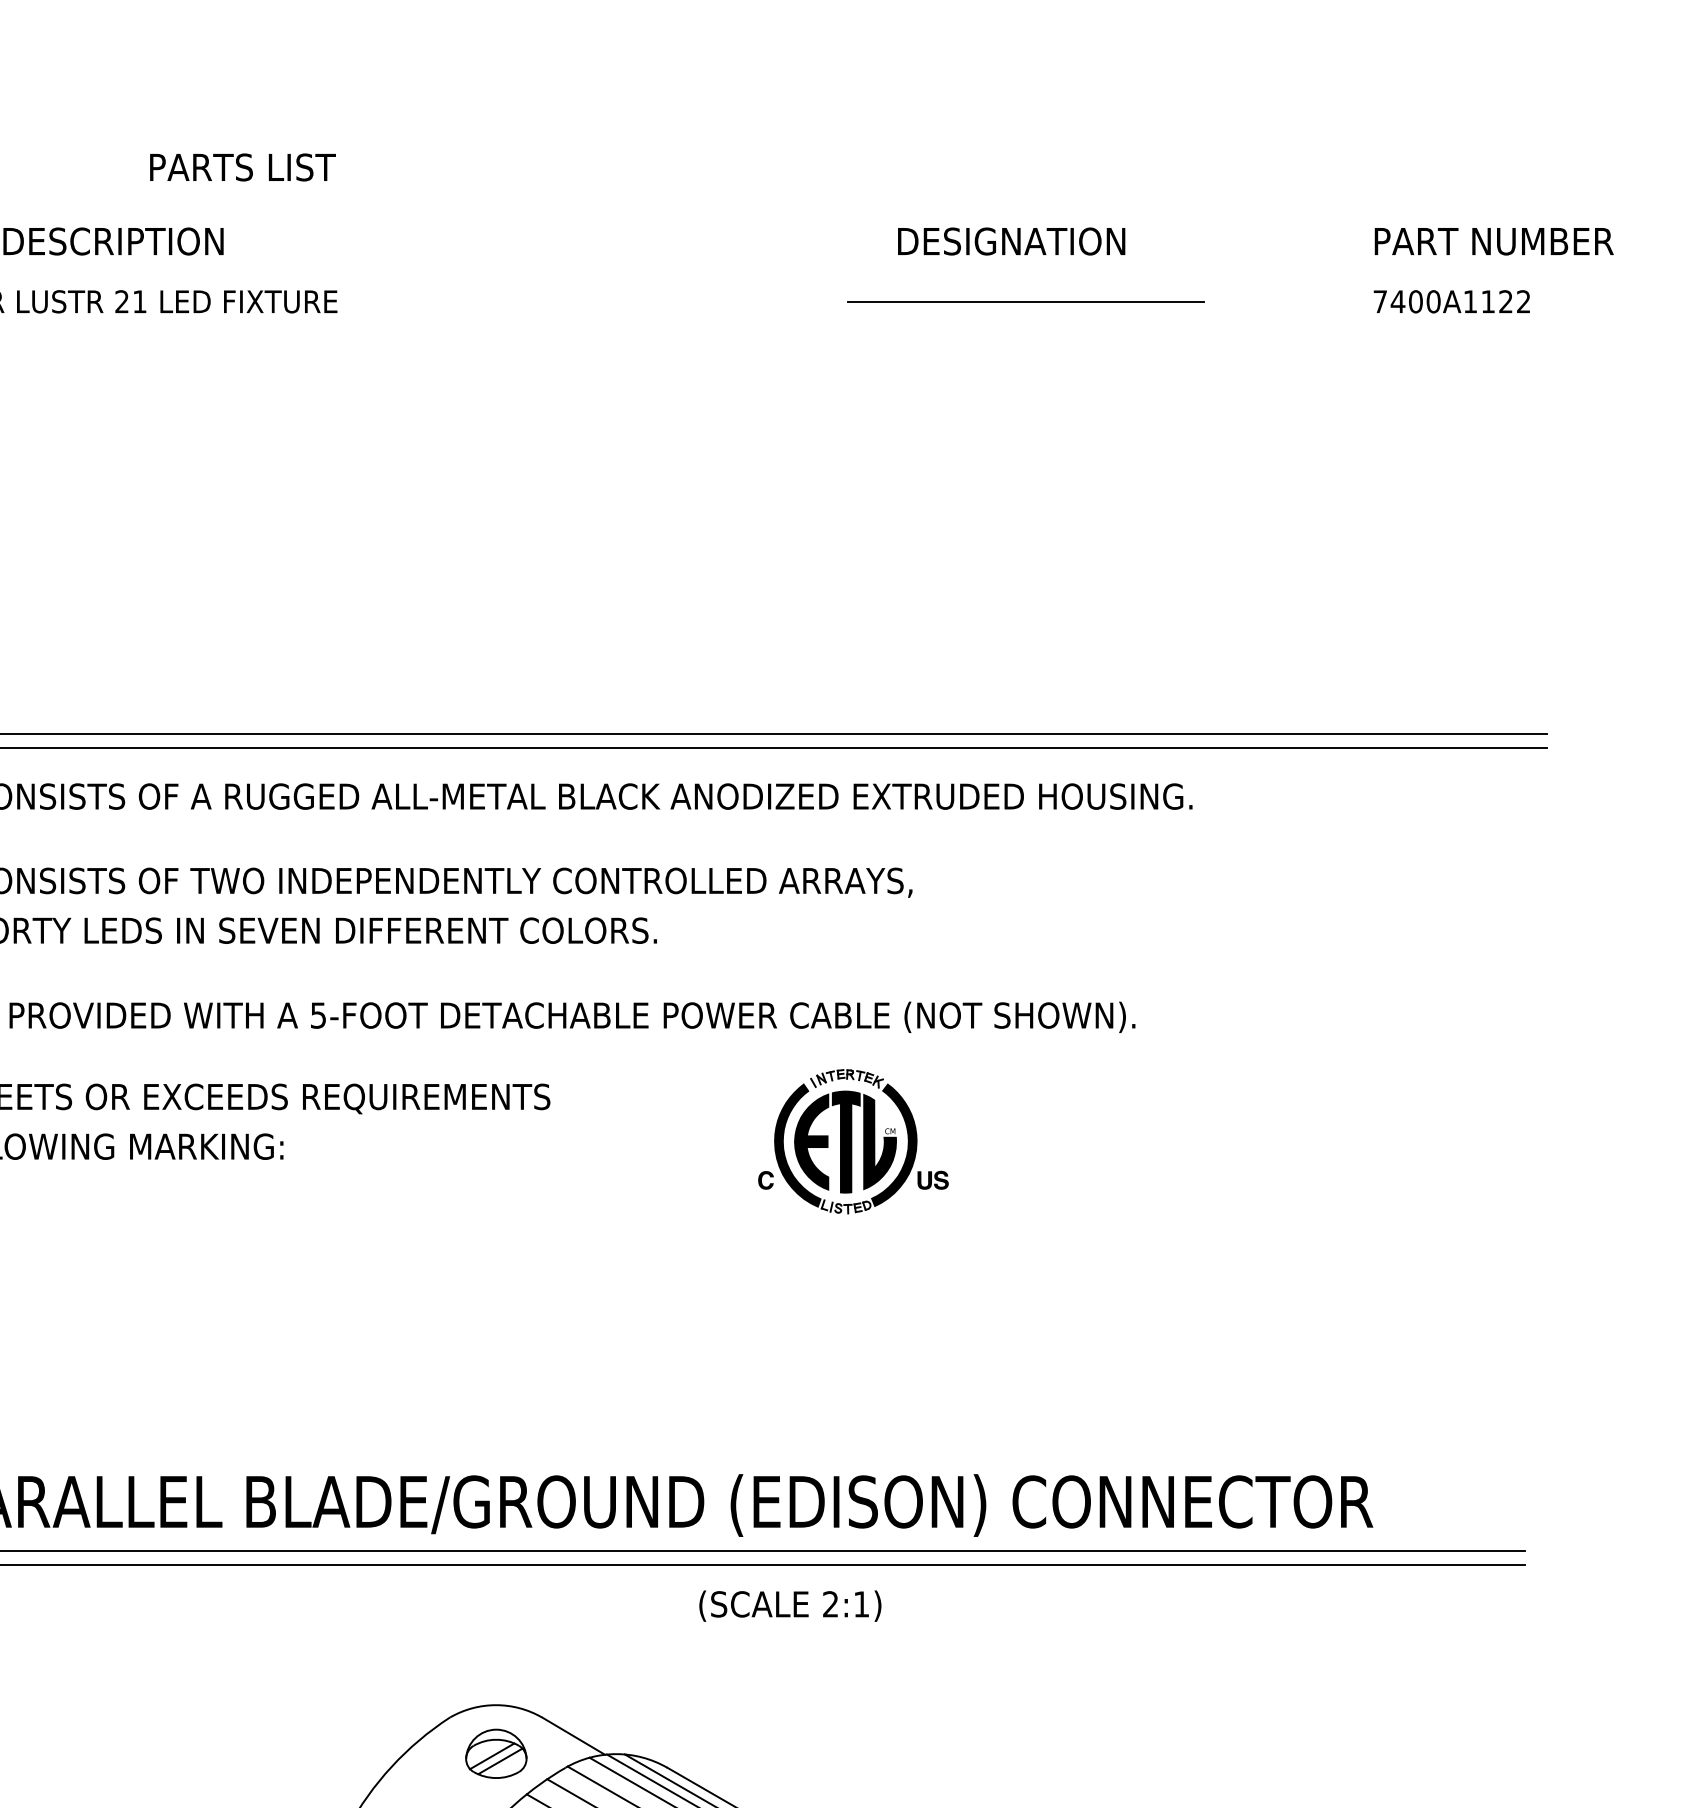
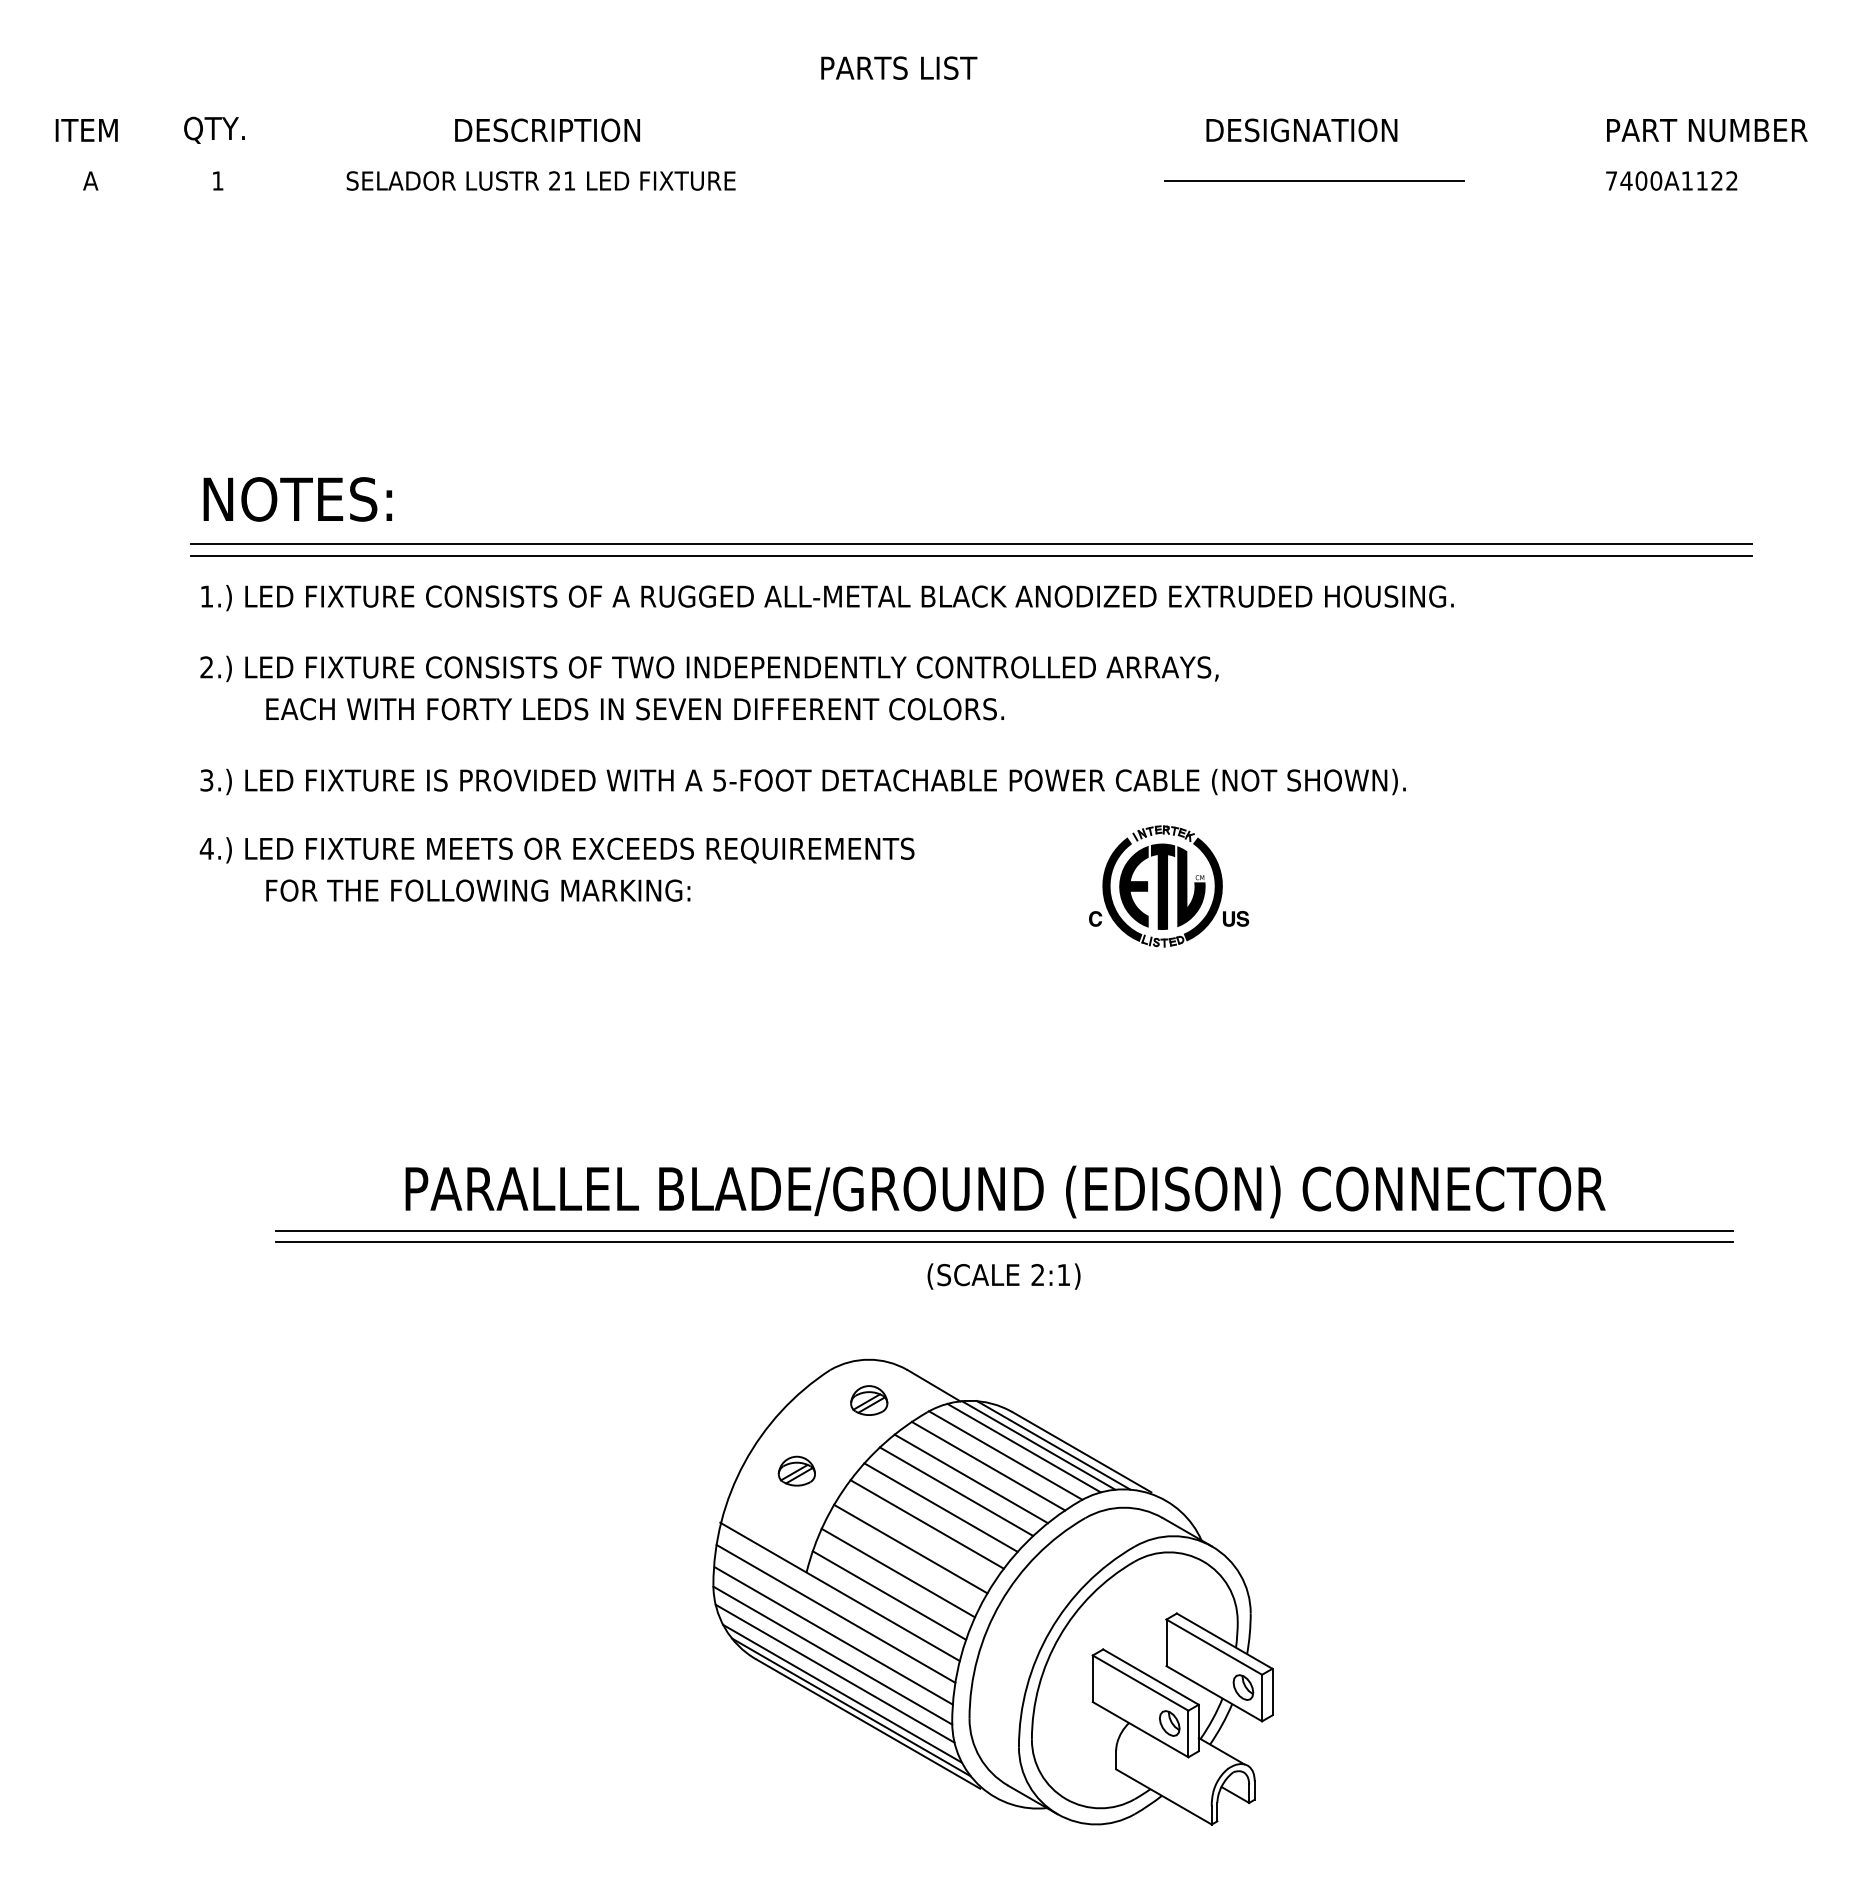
text: (243, 166) -> (899, 67), moved
text: (789, 1606) -> (1003, 1276), moved
part: (496, 1753) -> (869, 1400), size x0.71

